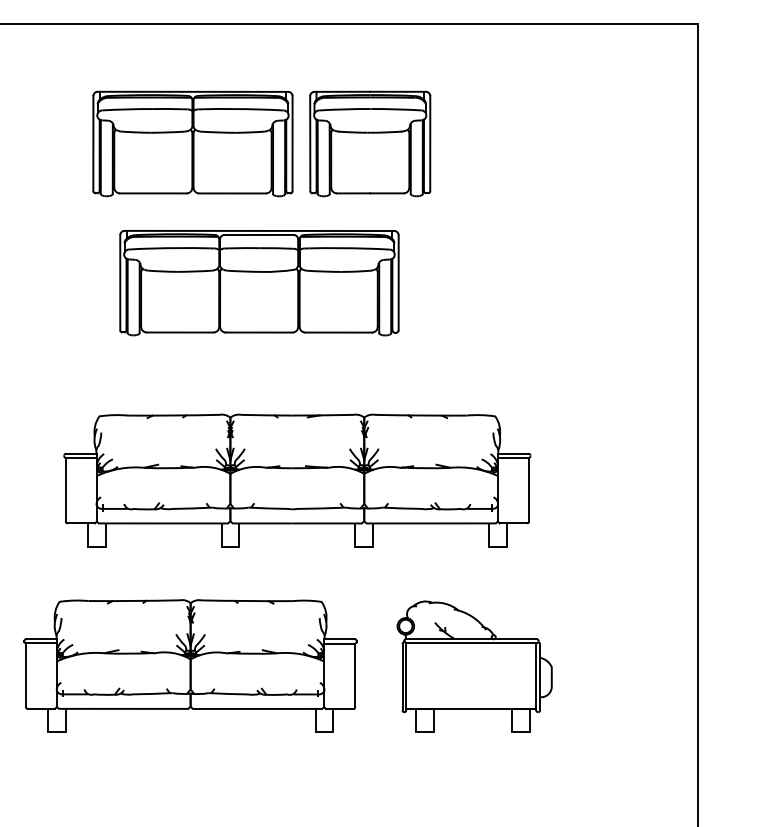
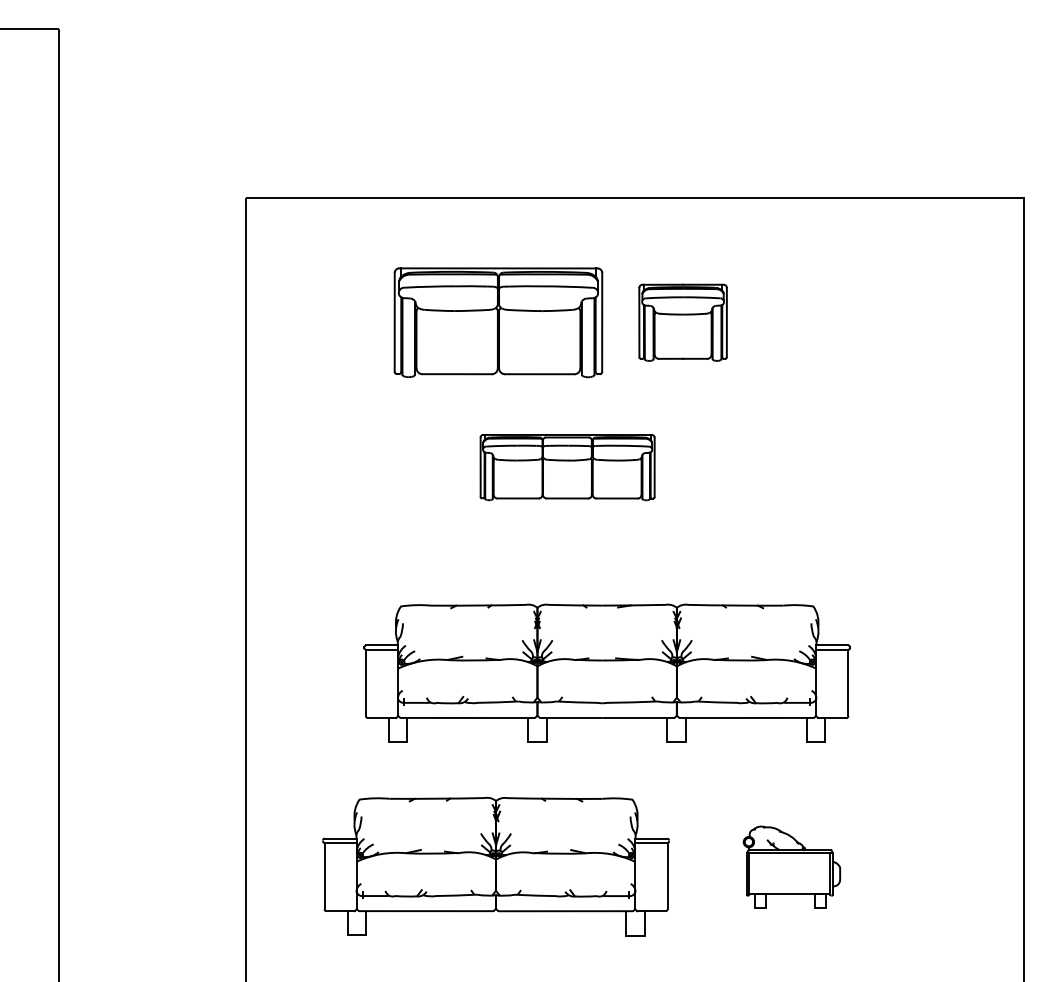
part: (369, 143) -> (682, 322), size x0.7
part: (259, 282) -> (567, 467), size x0.6
part: (474, 666) -> (791, 867), size x0.6

